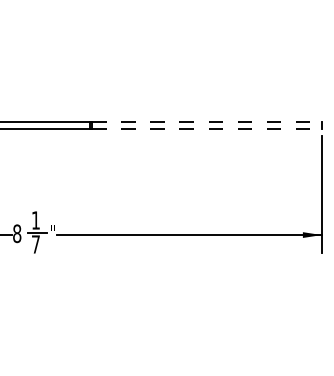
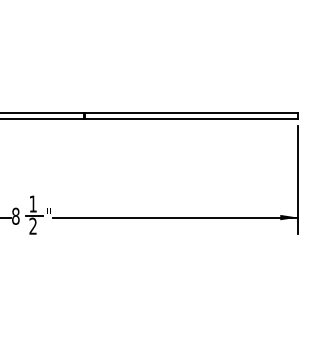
line: (207, 122) -> (191, 113), dashed -> solid
line: (207, 128) -> (191, 118), dashed -> solid
text: (35, 244) -> (32, 226), 7 -> 2

